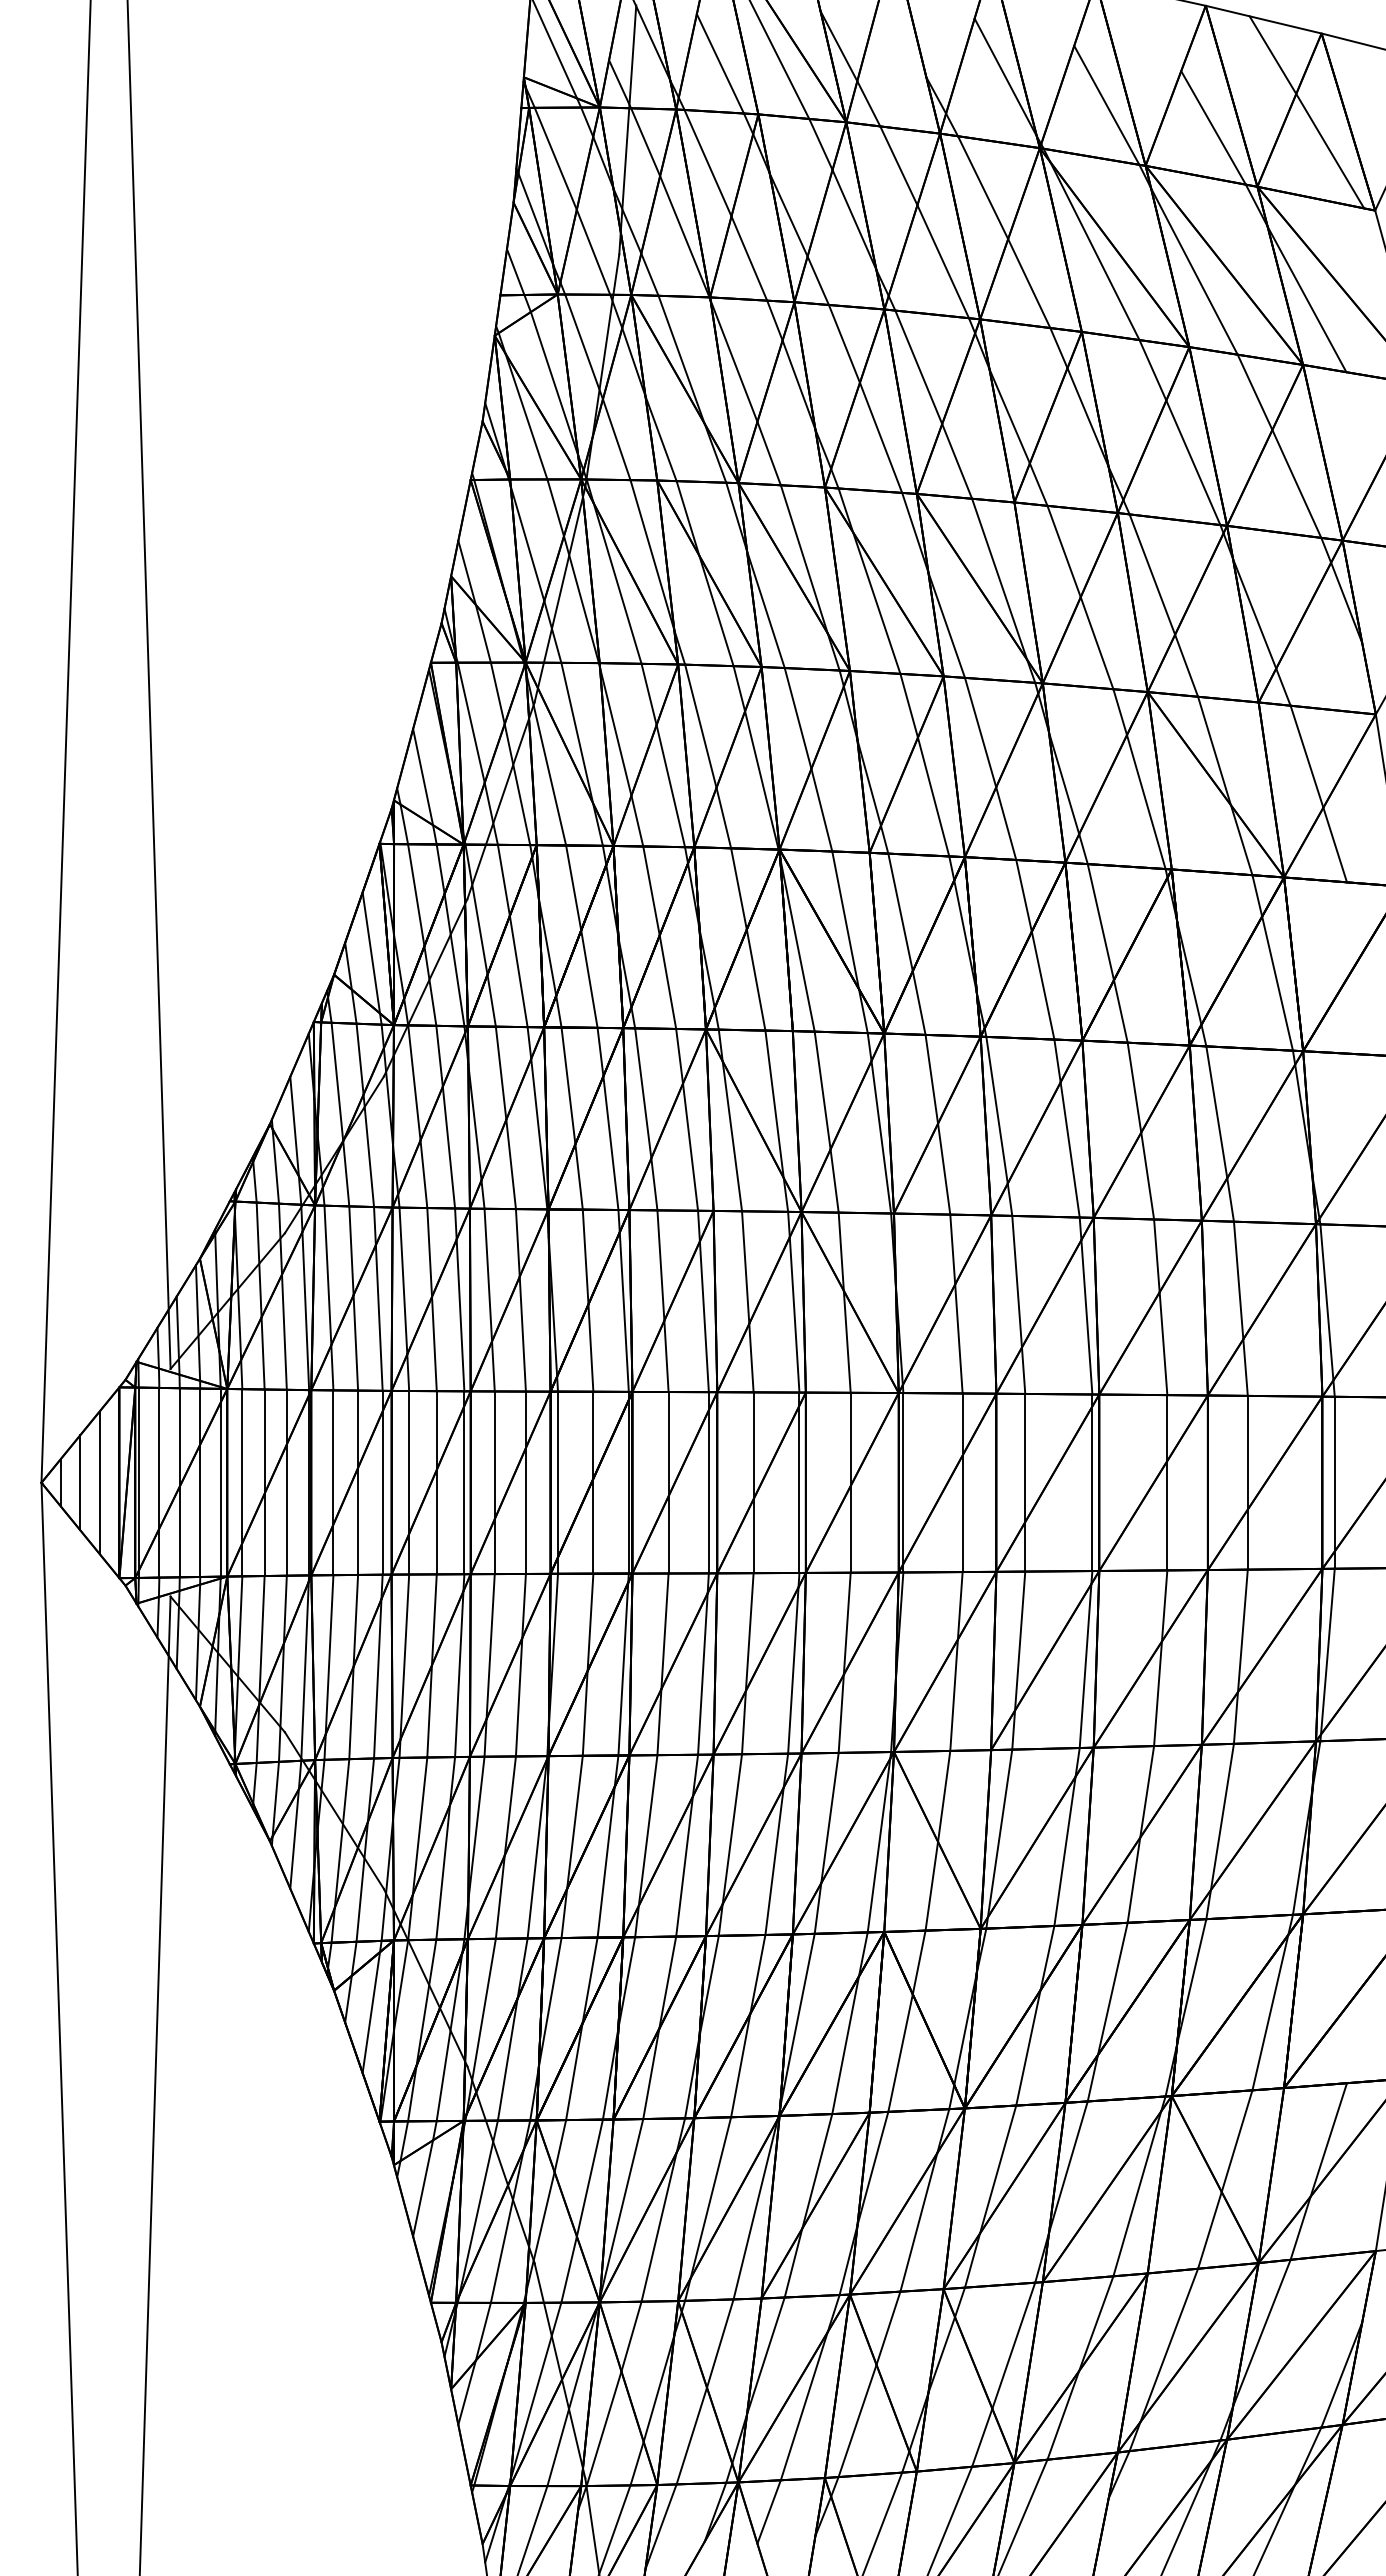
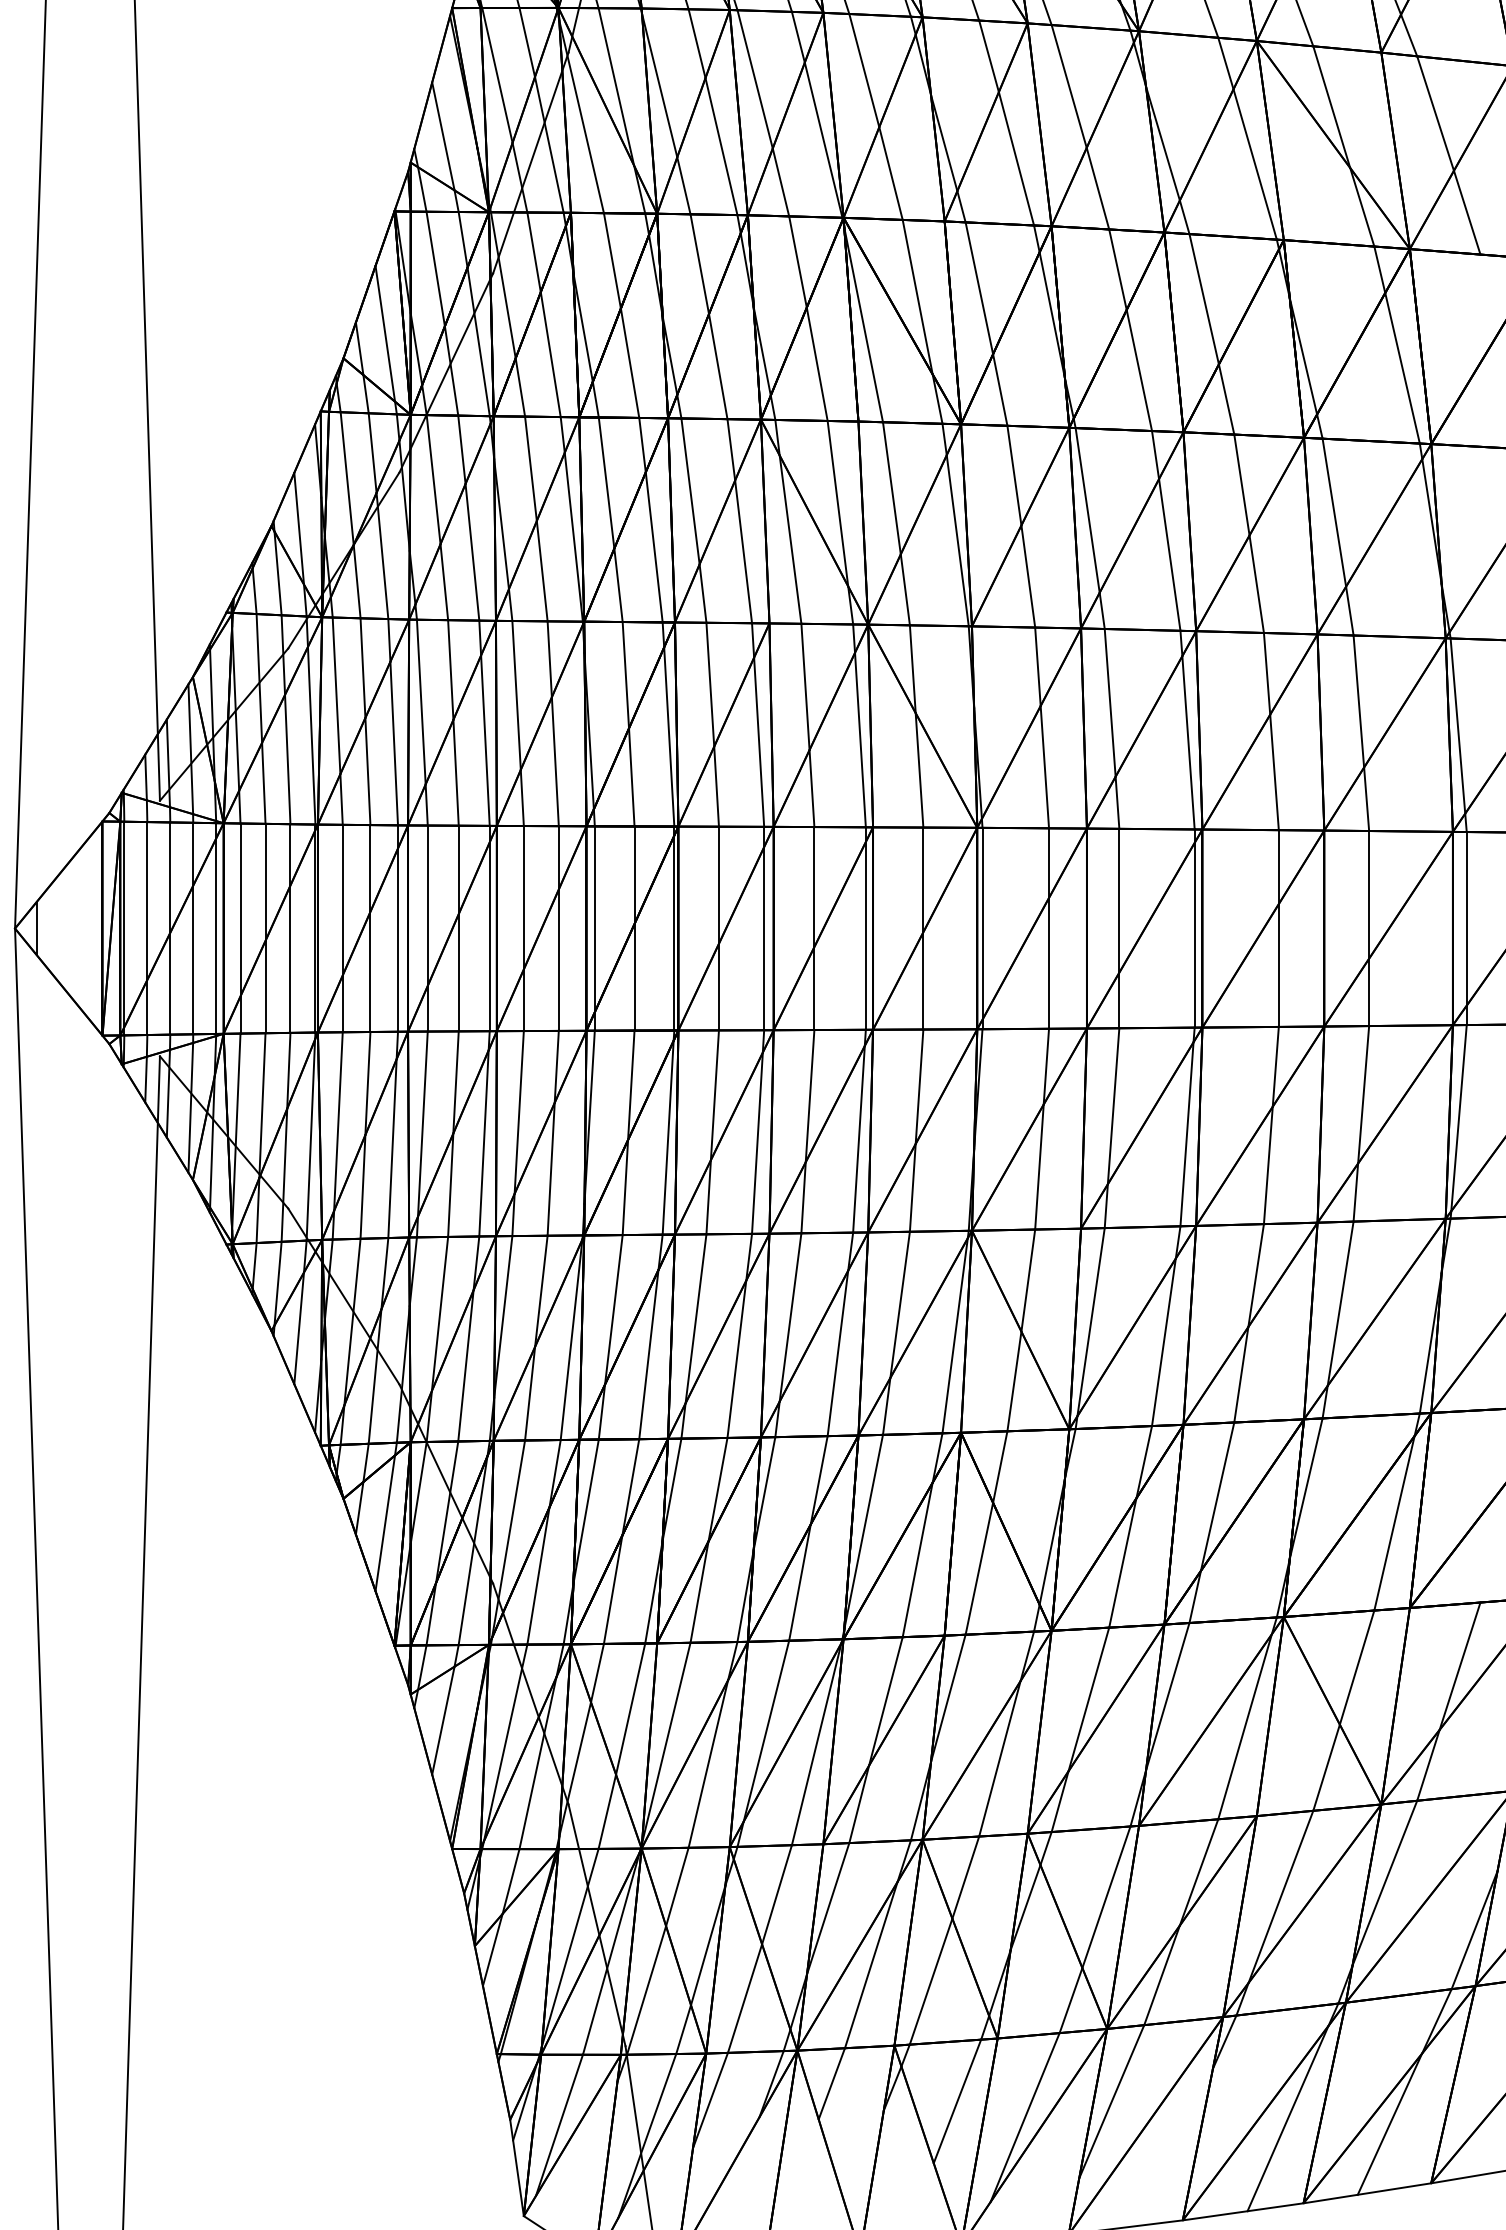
line: (80, 1482) -> (58, 928), removed
line: (99, 1482) -> (80, 928), removed

